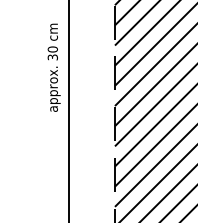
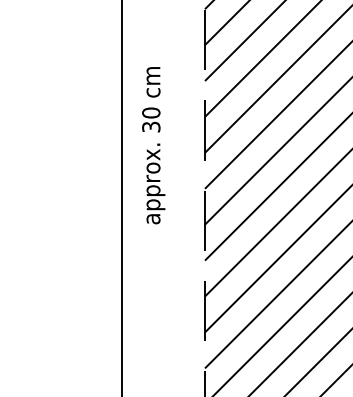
text: (53, 67) -> (152, 145), moved

